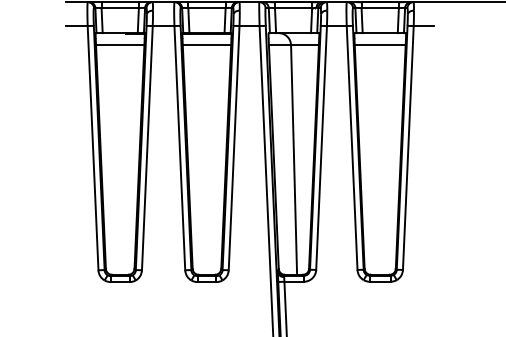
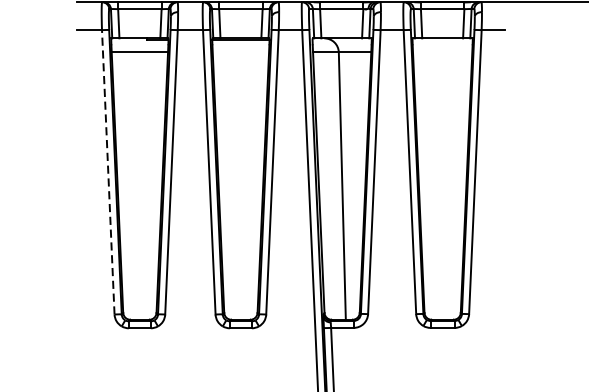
line: (206, 45) -> (240, 52), removed
line: (379, 45) -> (441, 52), removed
line: (93, 147) -> (108, 171), solid -> dashed

